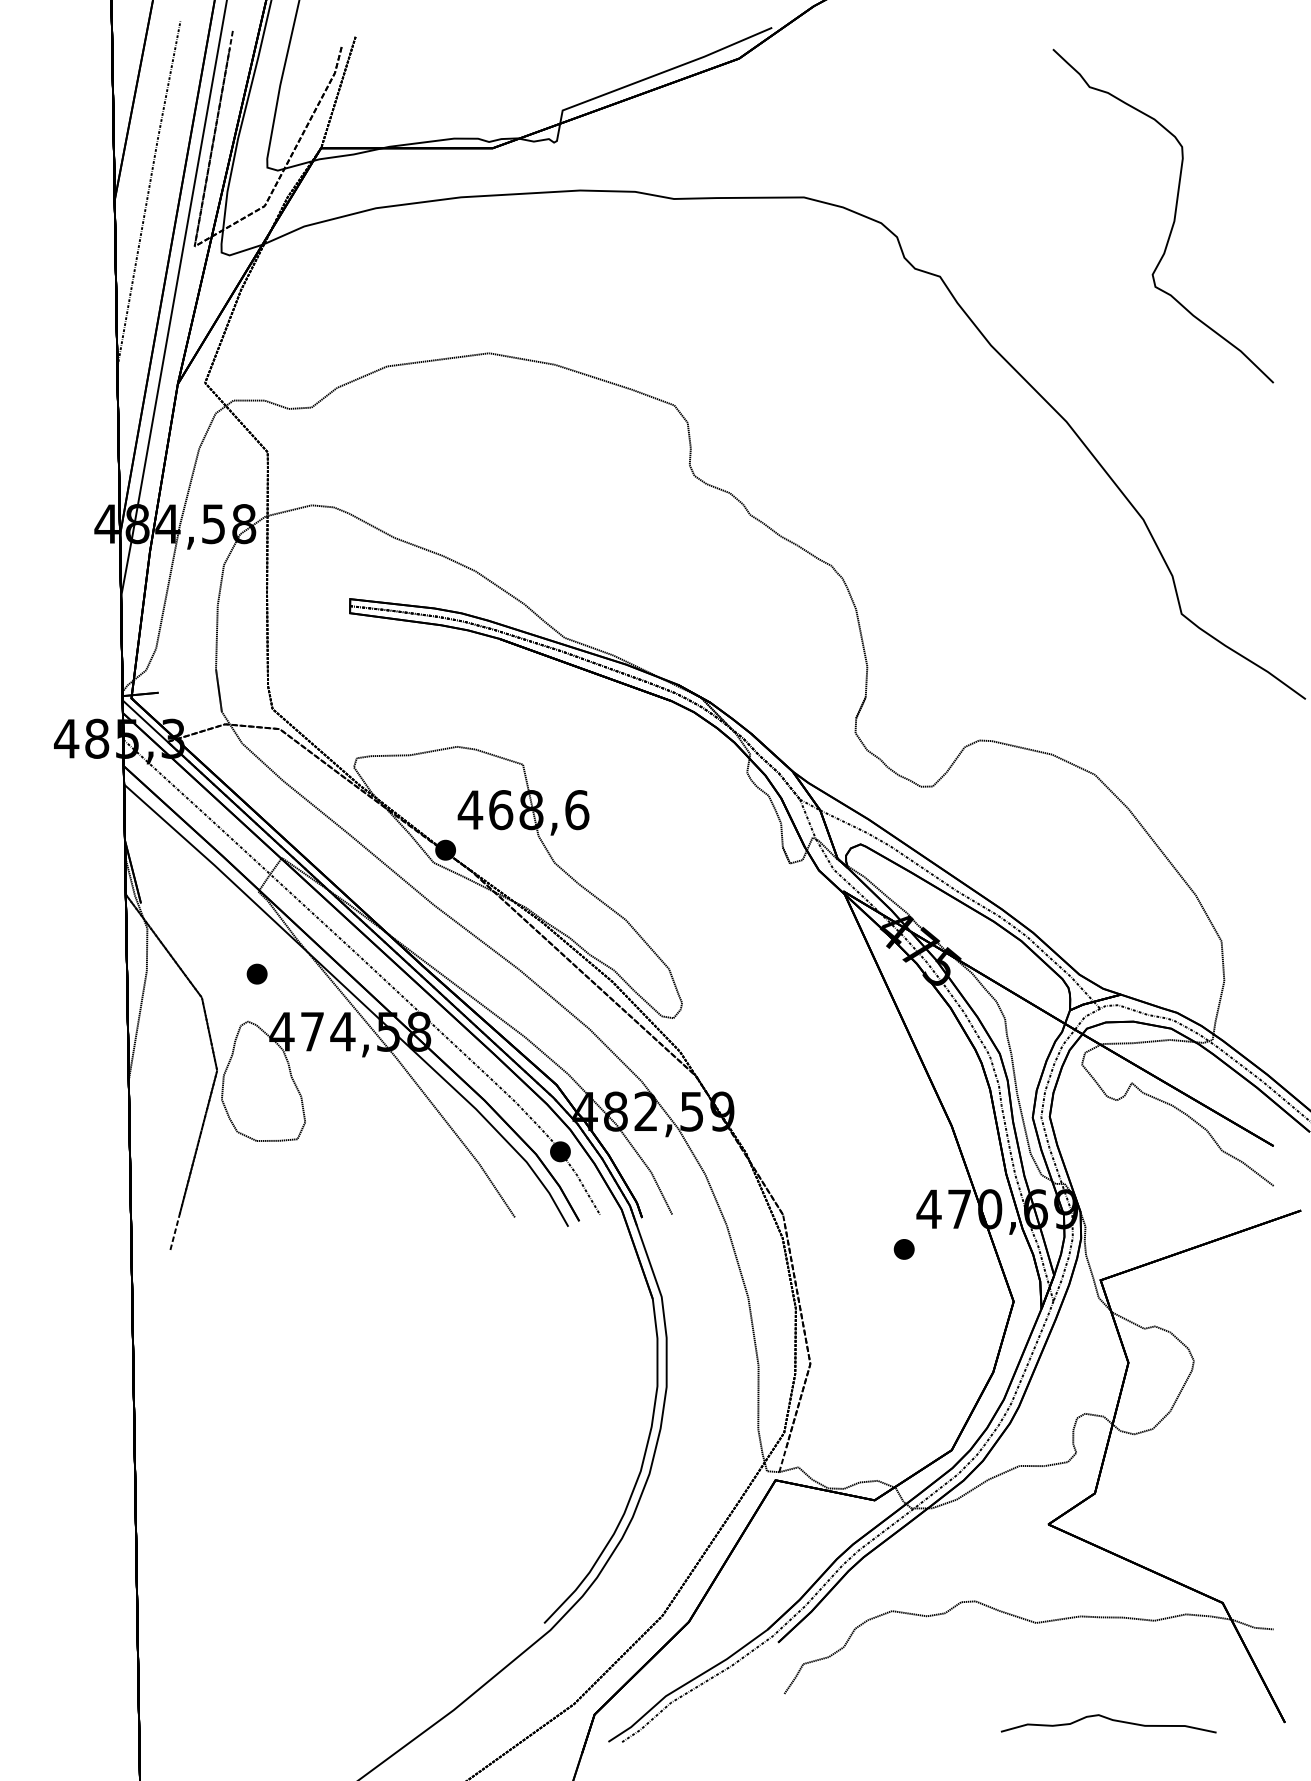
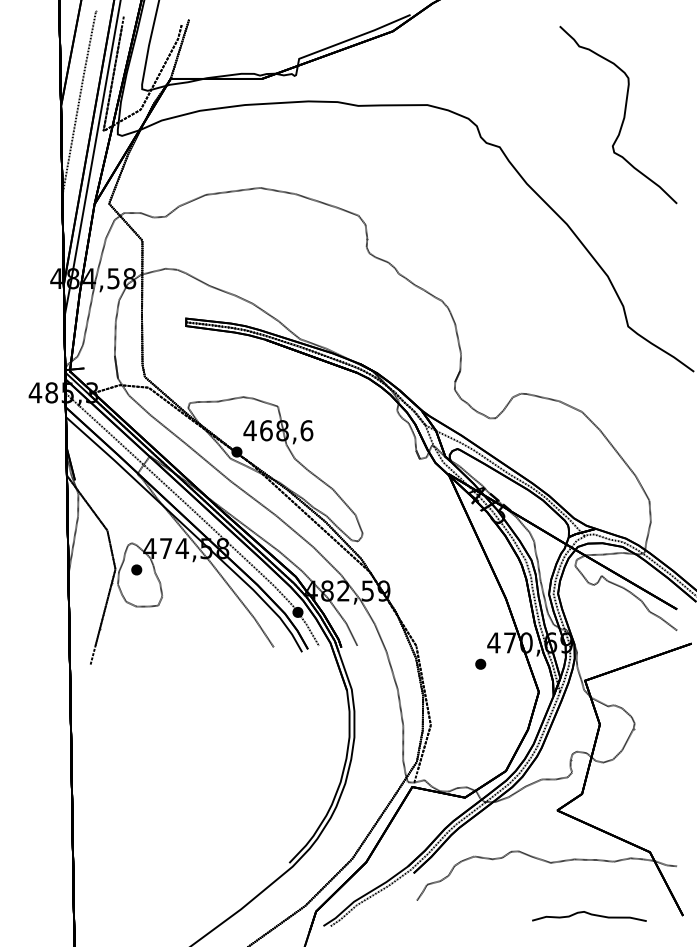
part: (256, 973) -> (136, 569), moved

